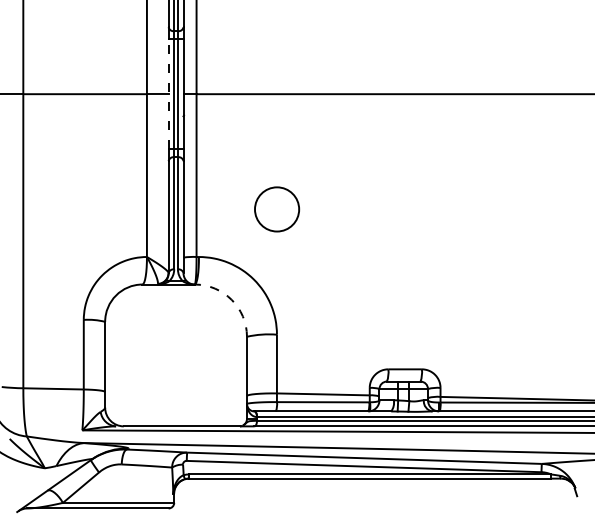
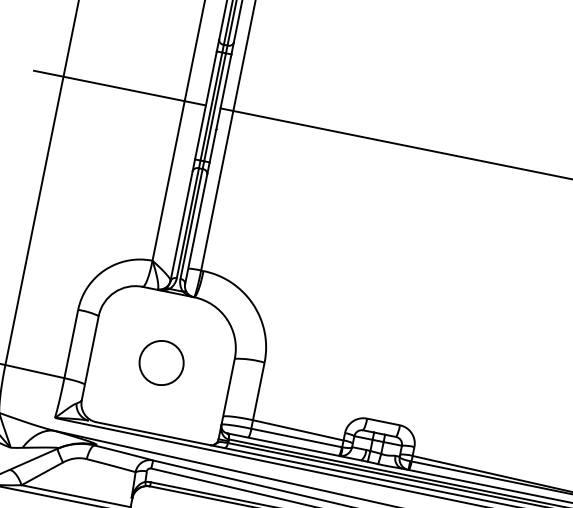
line: (168, 93) -> (205, 104), dashed -> solid
circle: (277, 209) -> (162, 363), moved
arc: (231, 299) -> (226, 319), dashed -> solid

